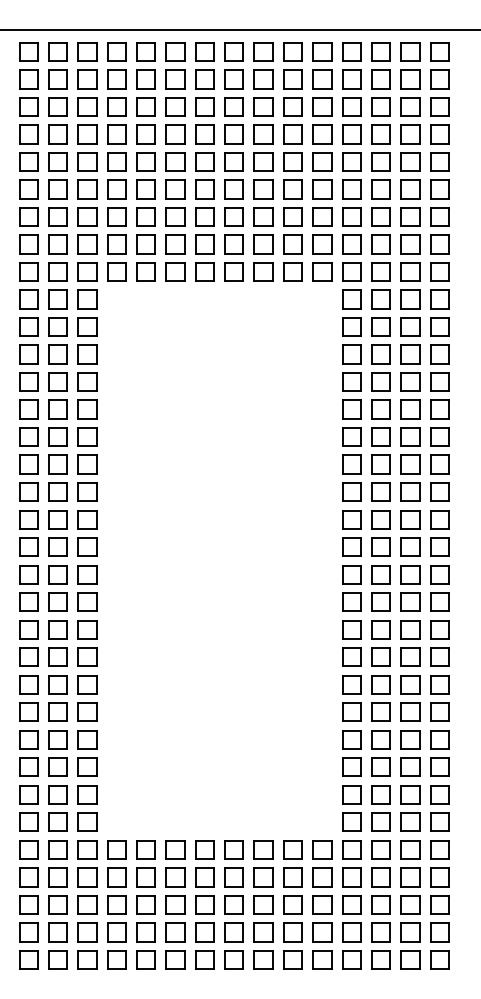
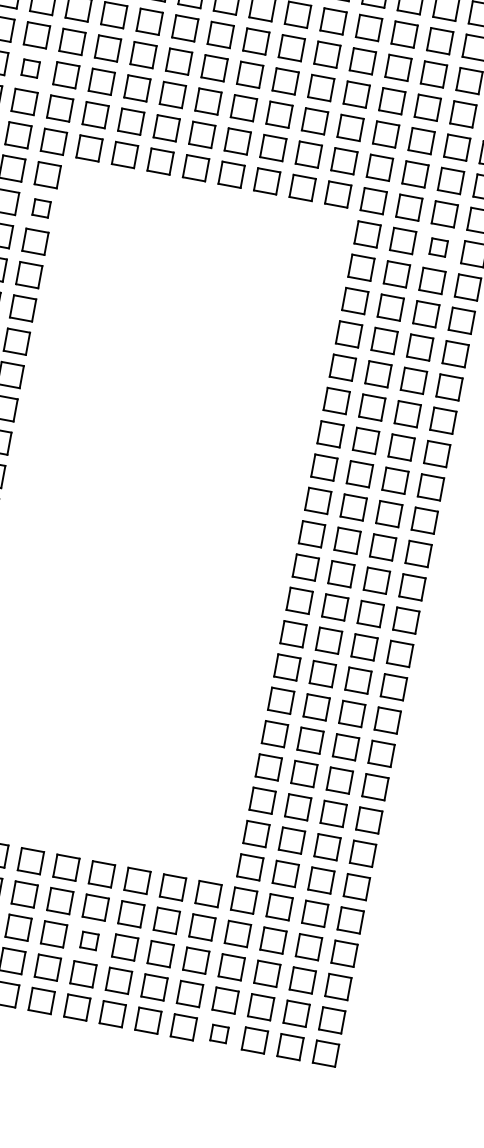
part: (57, 216) -> (30, 67), size x0.7
part: (410, 299) -> (438, 247), size x0.7
part: (87, 326) -> (41, 207), size x0.7
part: (233, 904) -> (88, 940), size x0.7
part: (351, 959) -> (219, 1033), size x0.7

